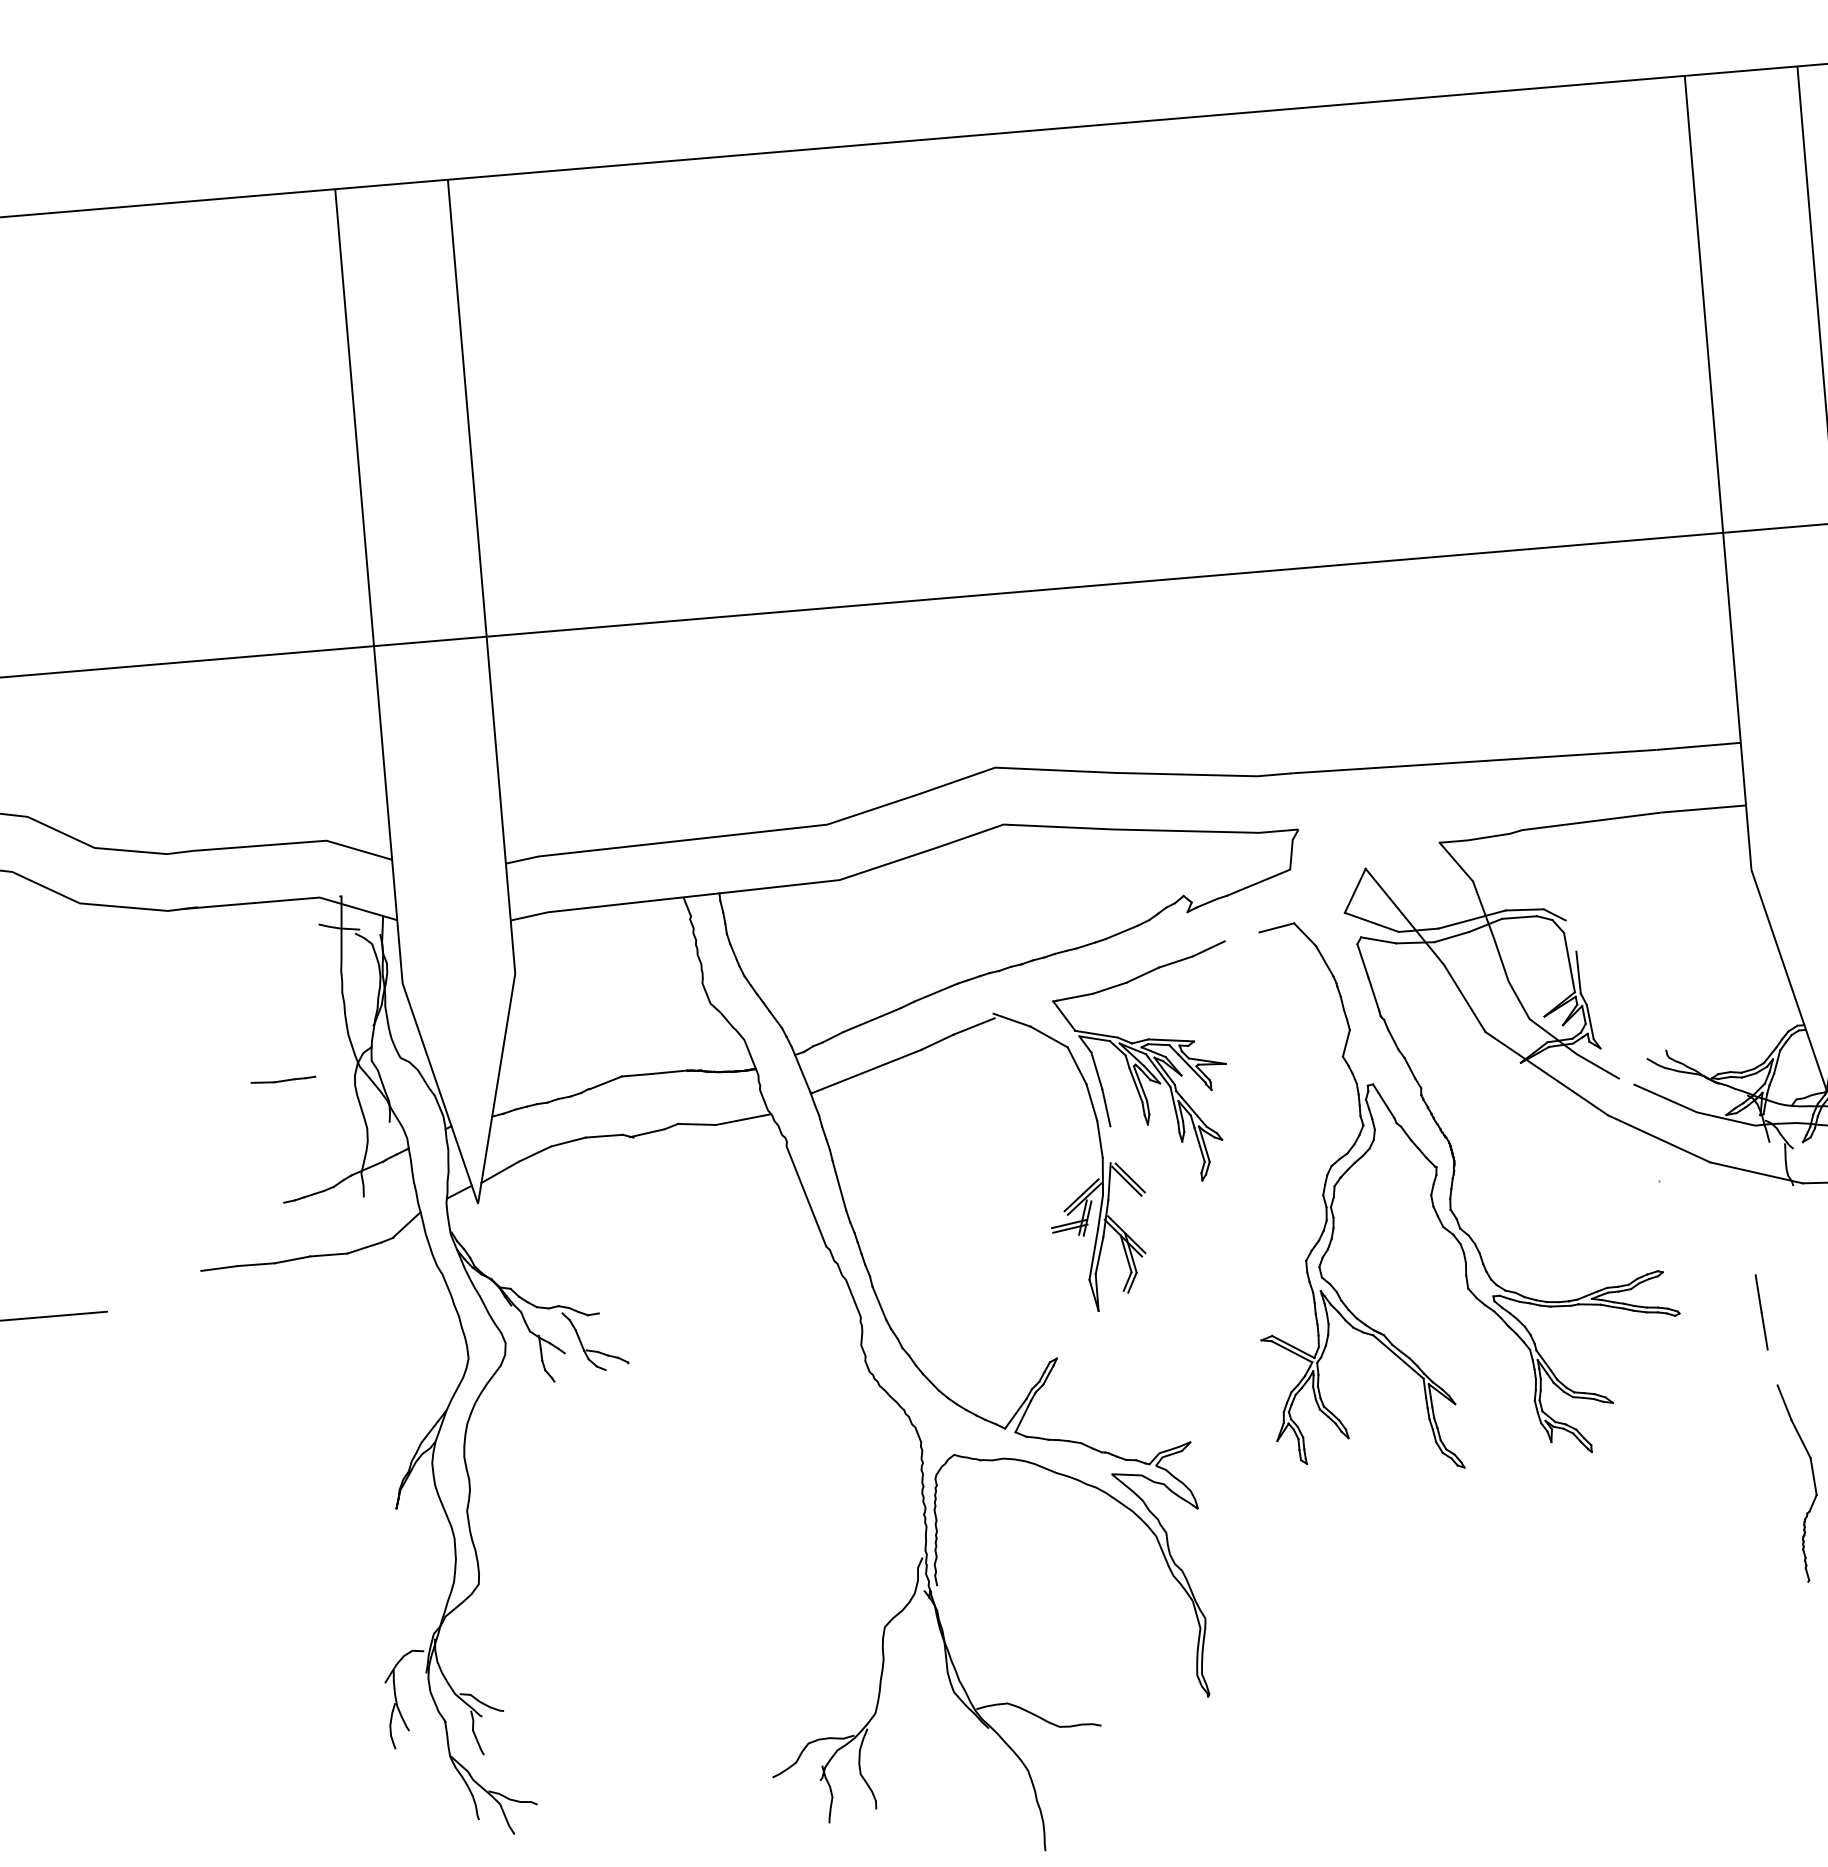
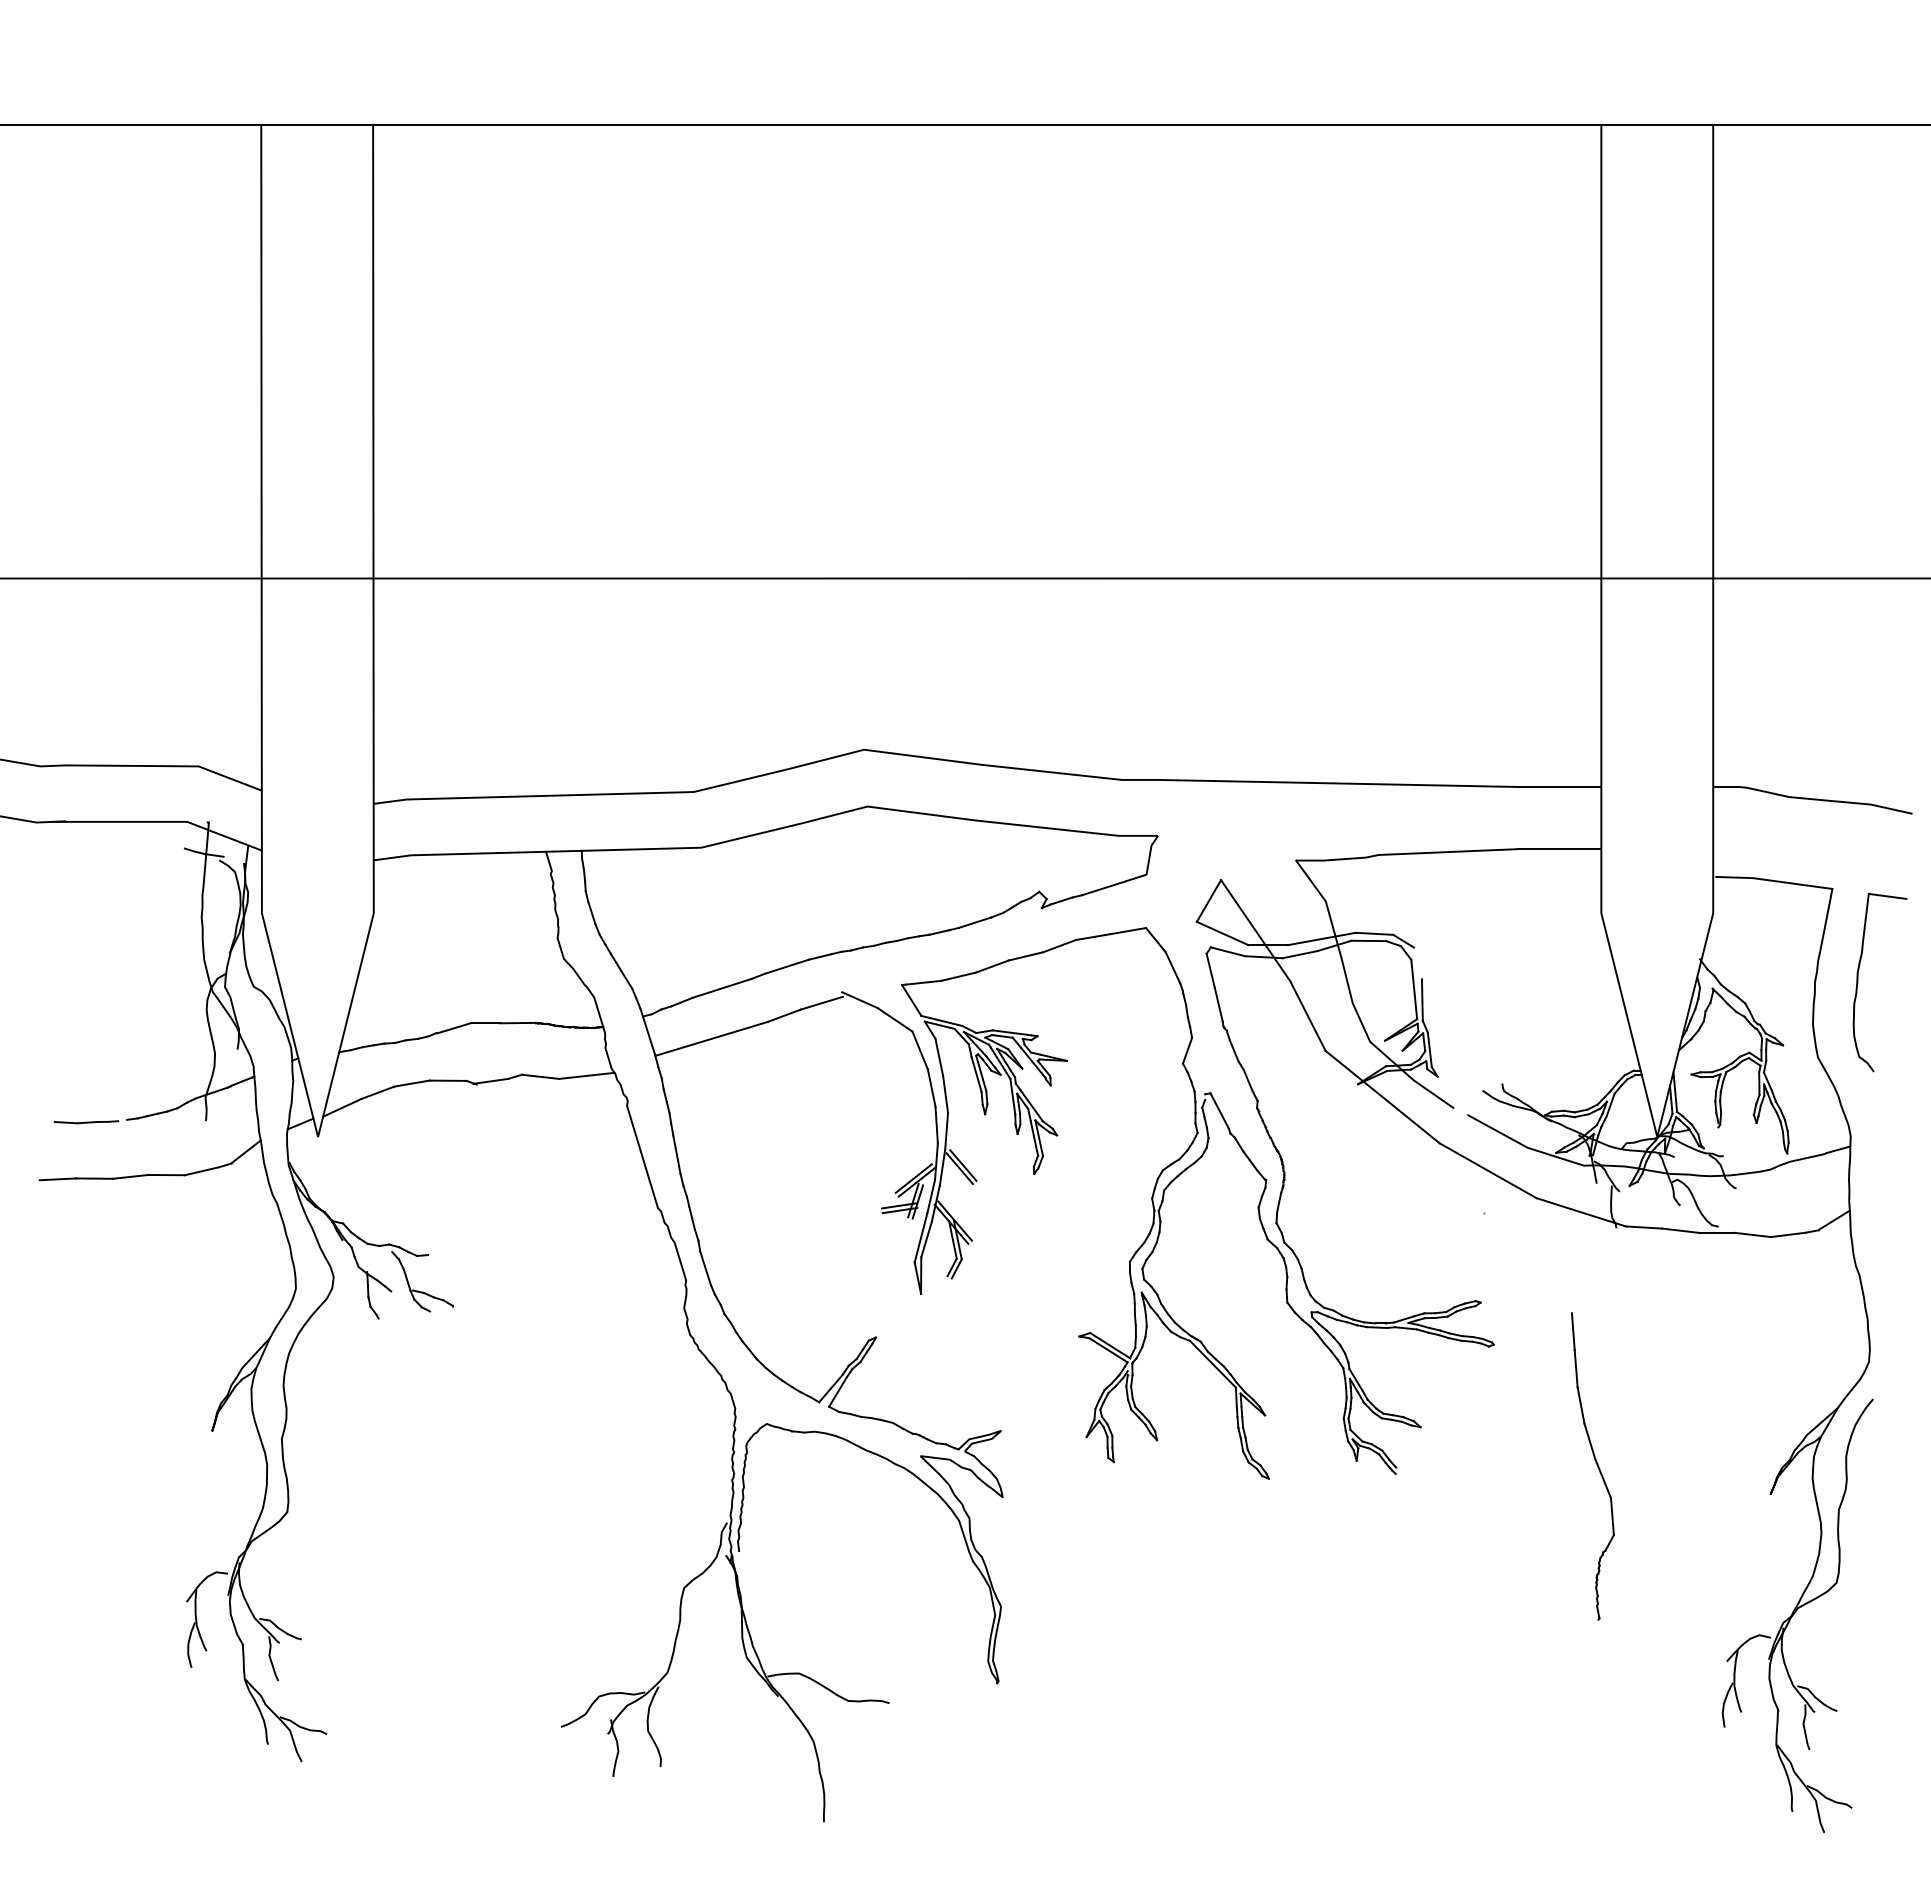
line: (1242, 937) -> (1093, 937), added
part: (282, 1080) -> (85, 1122), moved
line: (1110, 1144) -> (946, 1130), added
line: (1772, 1367) -> (1580, 1405), added

